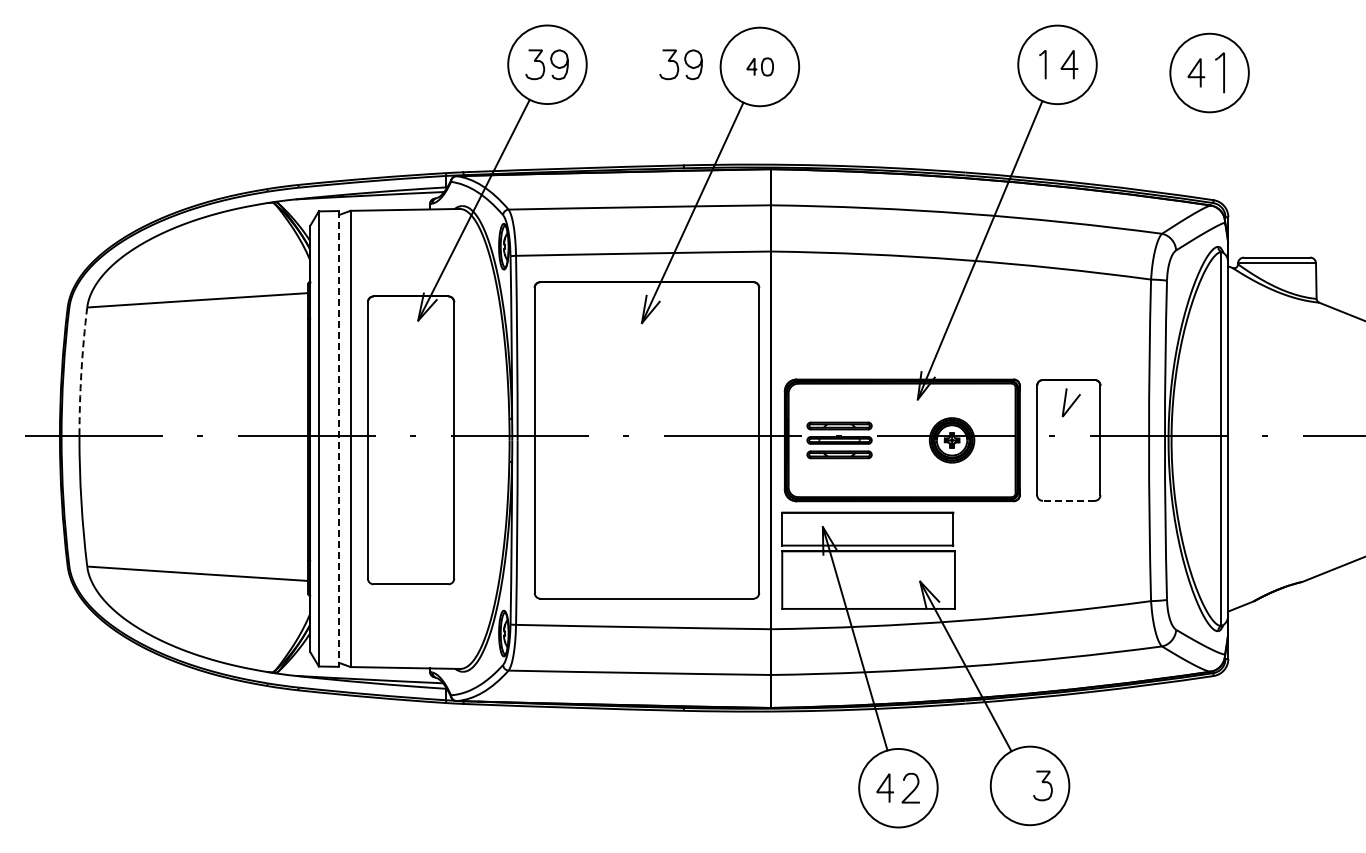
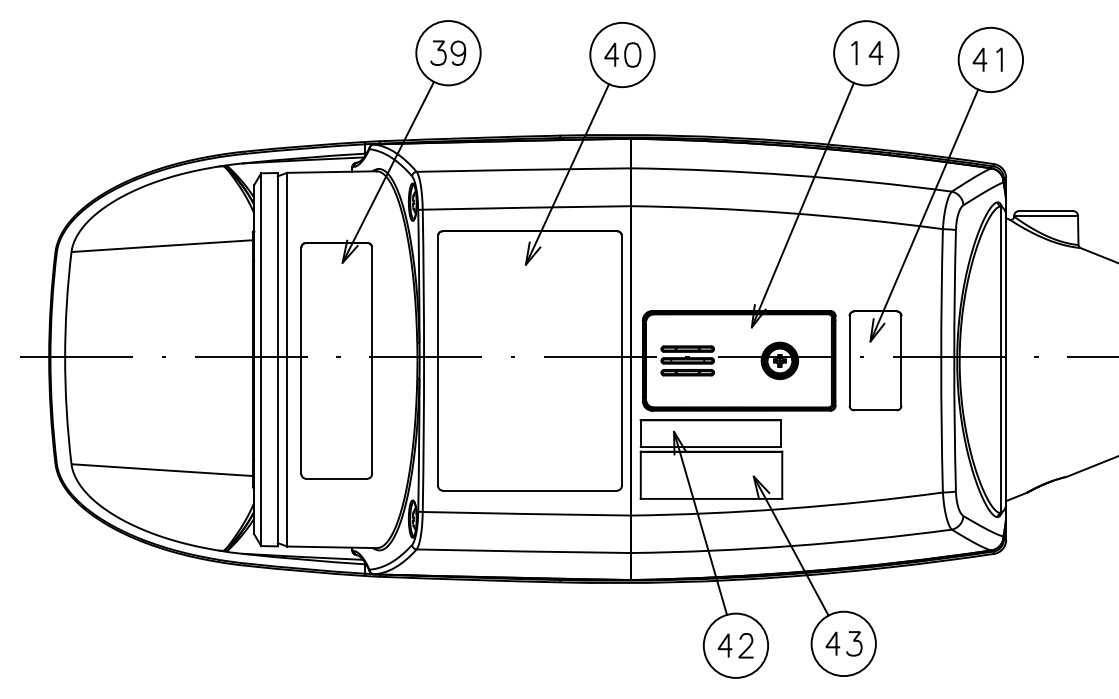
part: (680, 64) -> (557, 52), removed
part: (759, 66) -> (622, 54), size x1.67
part: (1219, 72) -> (998, 59), size x0.71
line: (1128, 262) -> (924, 215), added
arc: (81, 372) -> (66, 305), dashed -> solid
line: (338, 438) -> (277, 359), dashed -> solid
line: (1068, 500) -> (875, 410), dashed -> solid
line: (1014, 783) -> (831, 641), added

